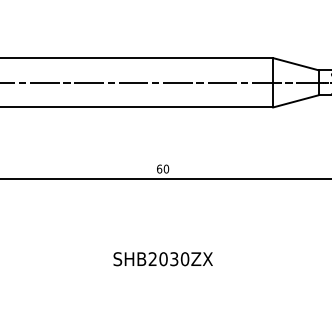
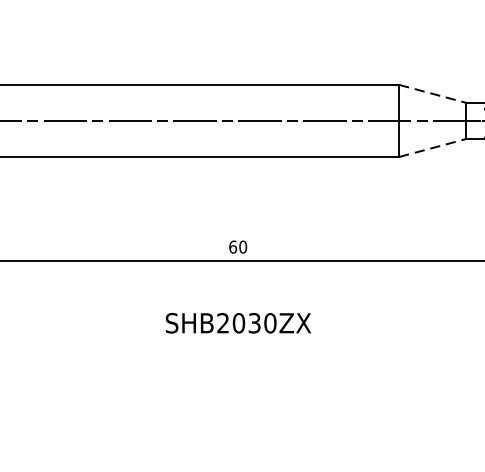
line: (296, 64) -> (433, 94), solid -> dashed
line: (296, 101) -> (433, 148), solid -> dashed
text: (162, 259) -> (237, 323), moved

